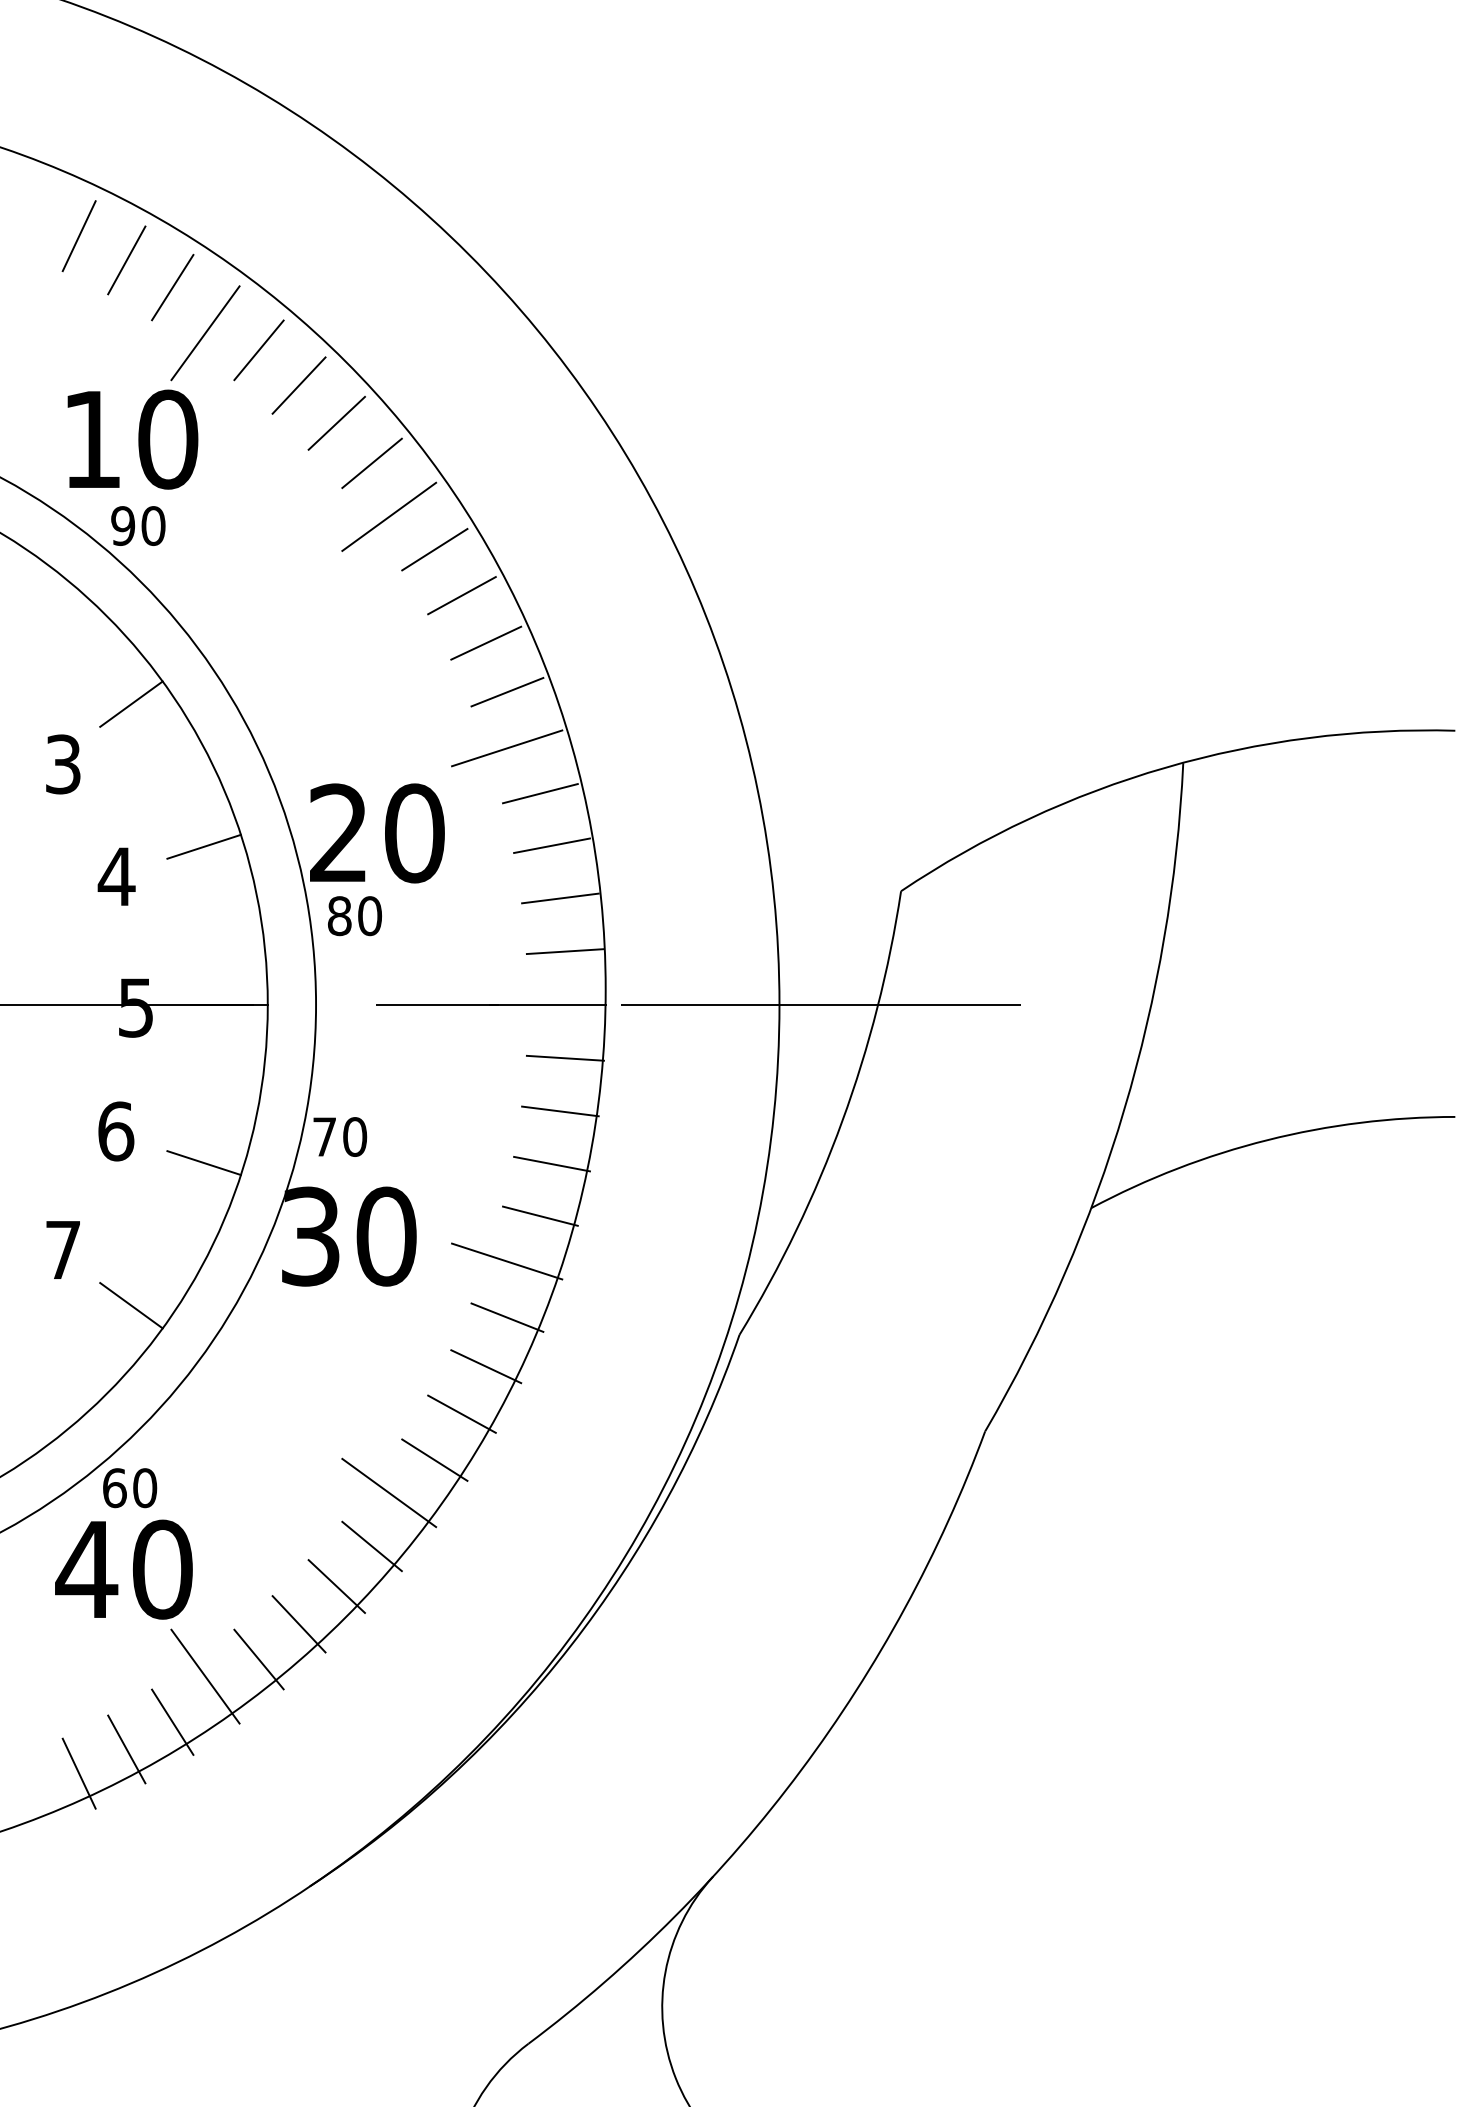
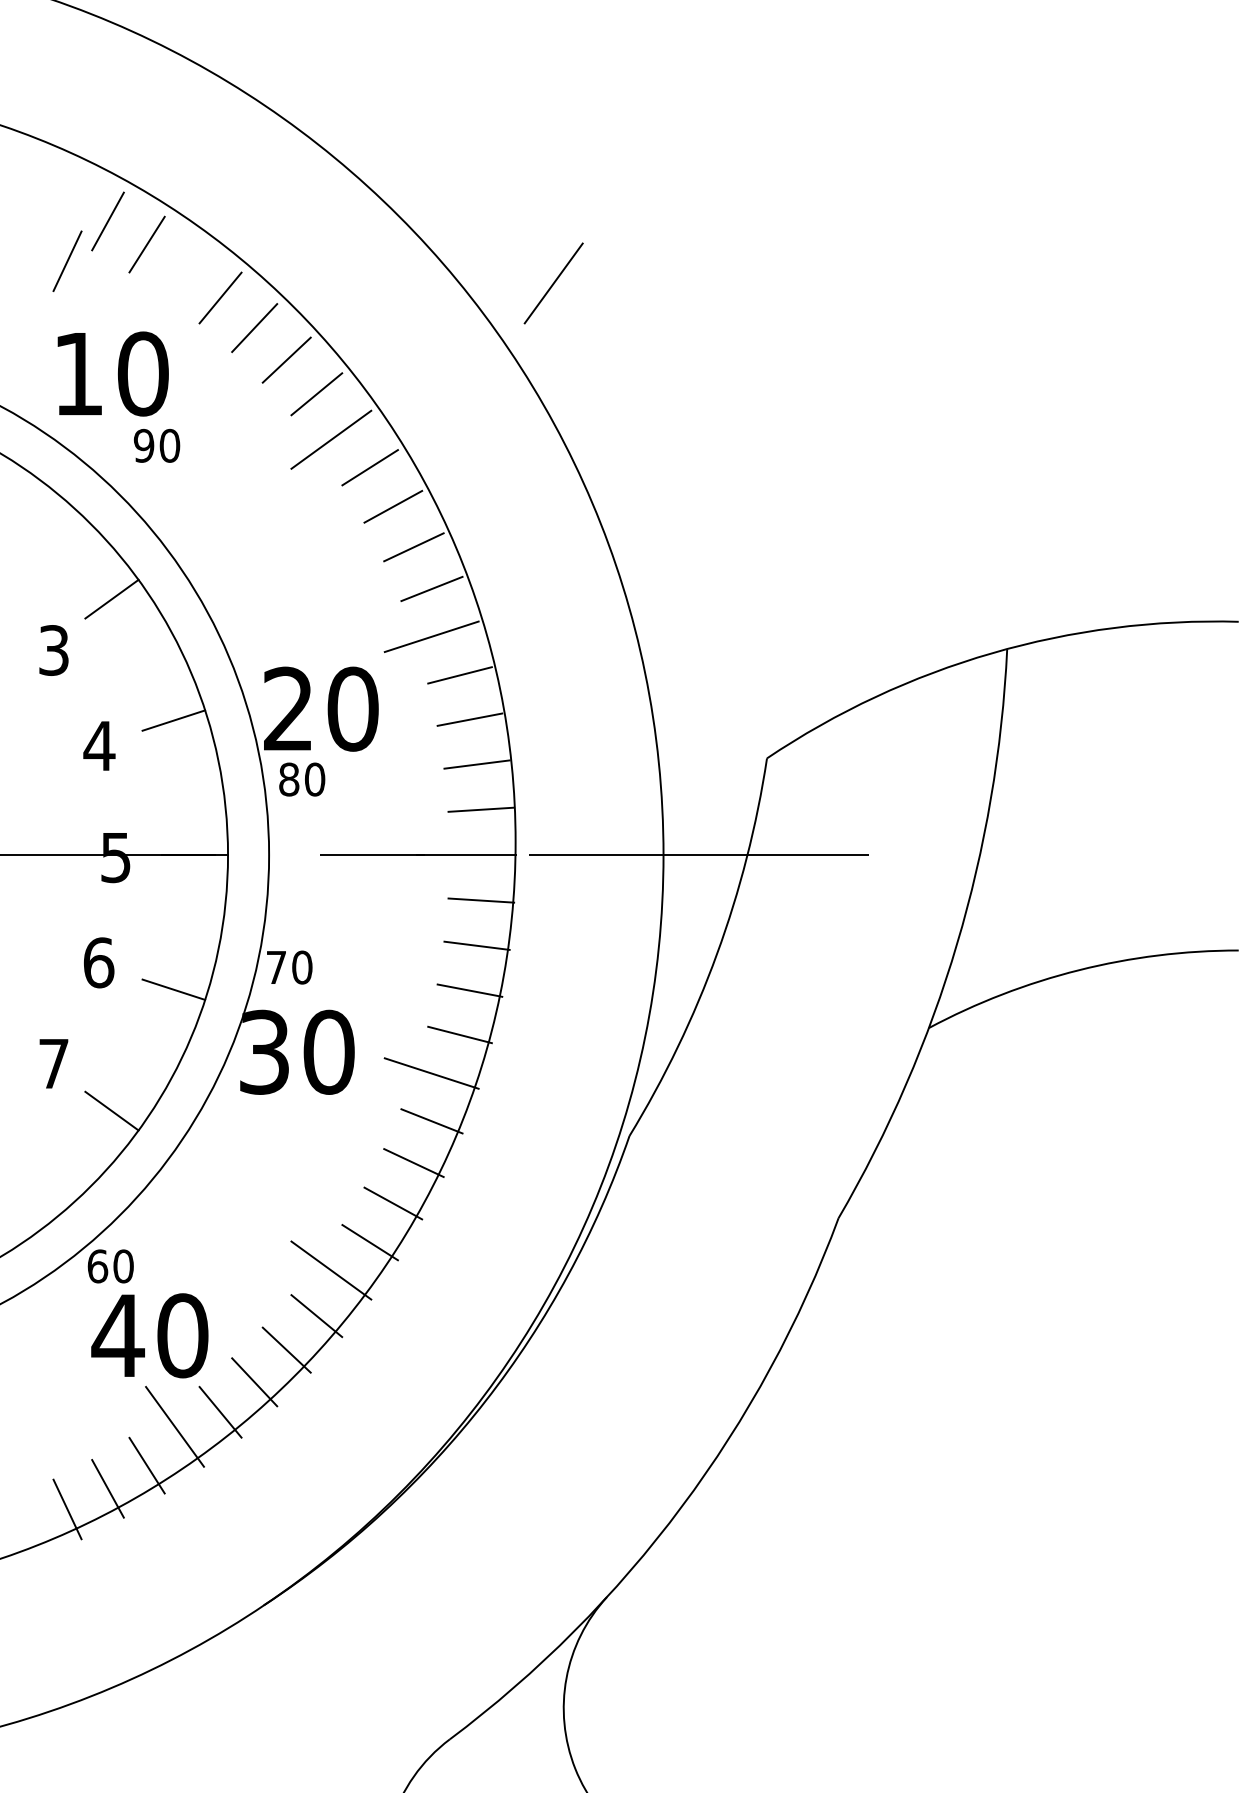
line: (78, 236) -> (66, 261), moved
line: (205, 333) -> (553, 283), moved
text: (138, 525) -> (157, 445), moved
text: (123, 1569) -> (149, 1335), moved

